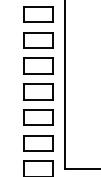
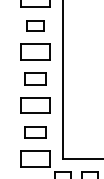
part: (38, 40) -> (35, 25), size x0.6
part: (38, 91) -> (35, 78), size x0.7
part: (38, 143) -> (35, 132), size x0.7

